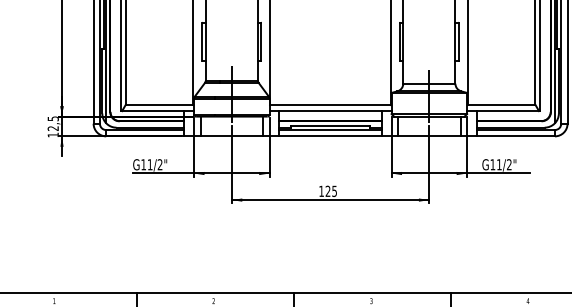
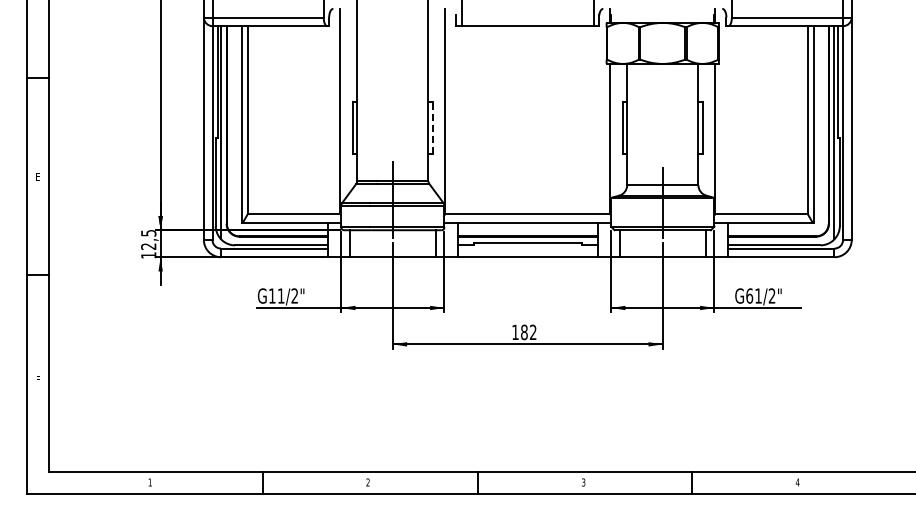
line: (261, 41) -> (433, 127), solid -> dashed
line: (330, 129) -> (527, 248), removed
text: (492, 164) -> (749, 295), G11/2" -> G61/2"
text: (331, 191) -> (528, 332), 125 -> 182

